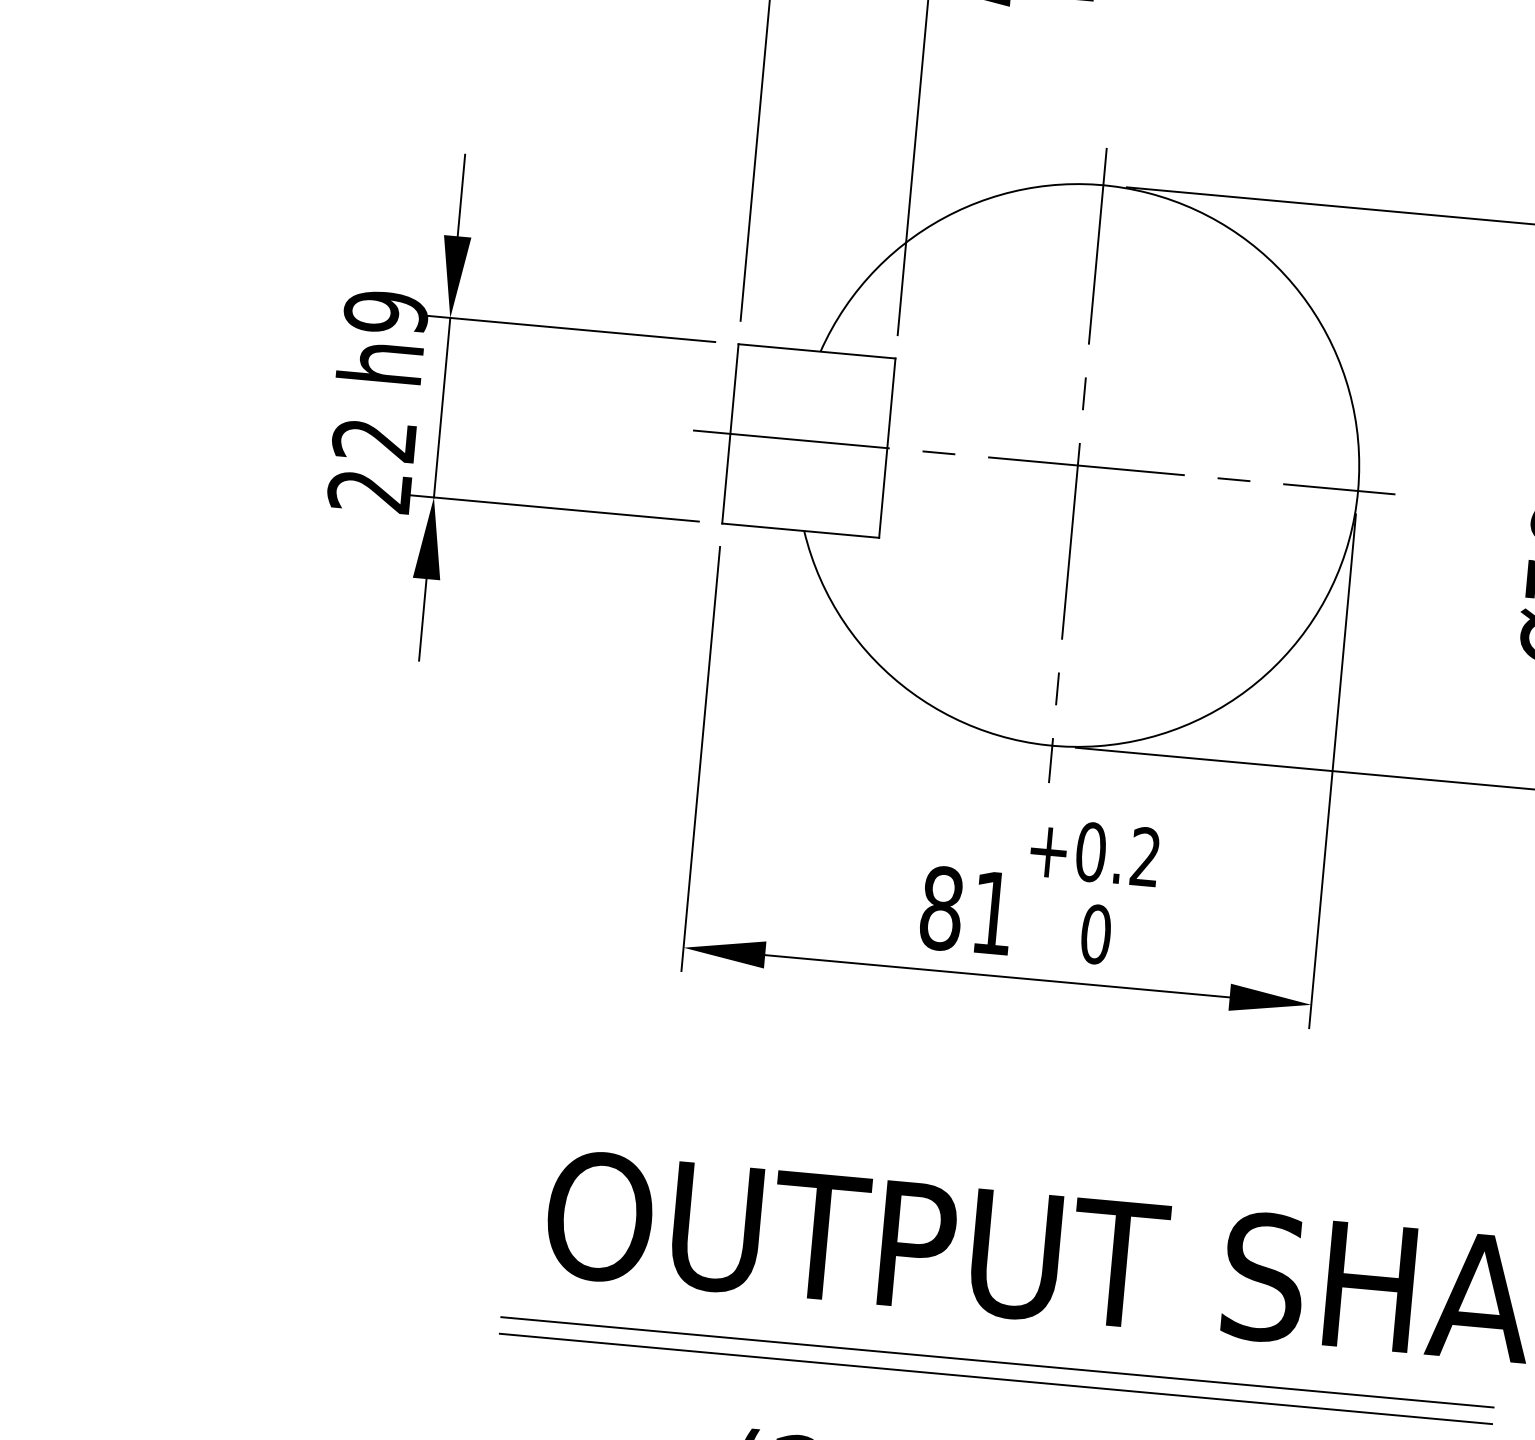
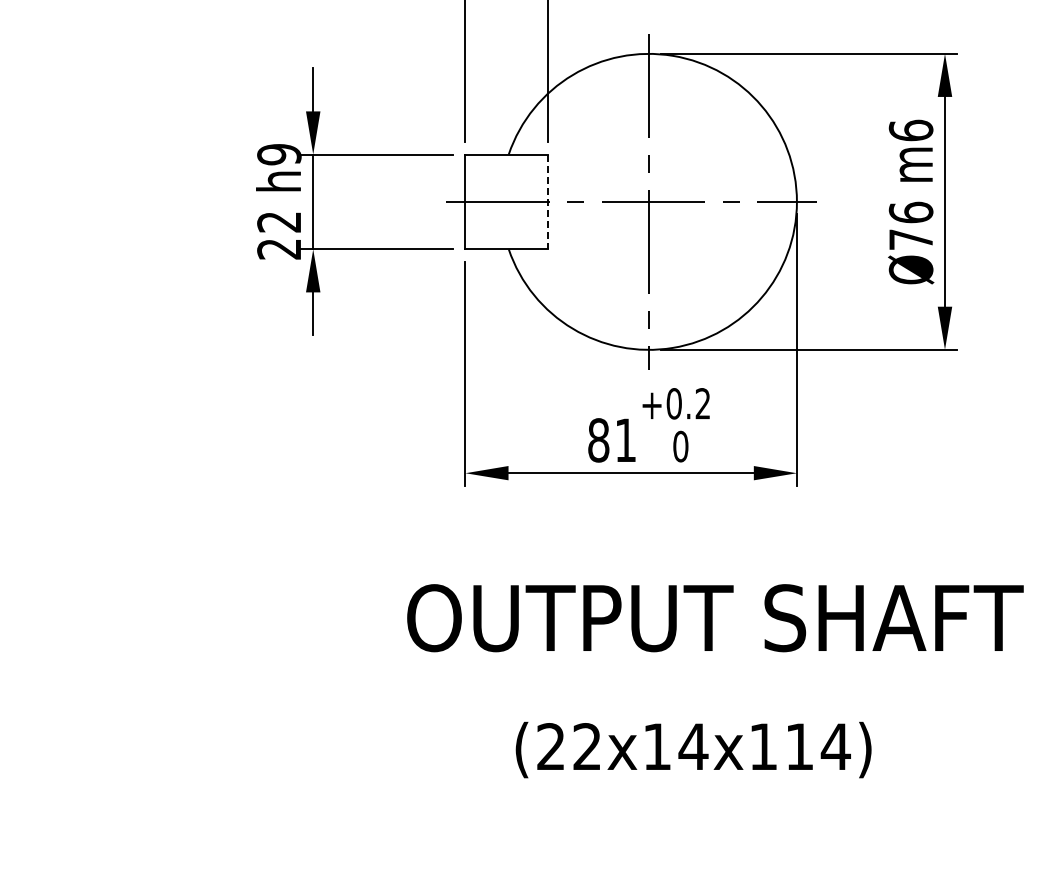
line: (887, 449) -> (548, 202), solid -> dashed
line: (997, 1362) -> (649, 675), removed
line: (995, 1379) -> (649, 684), removed

